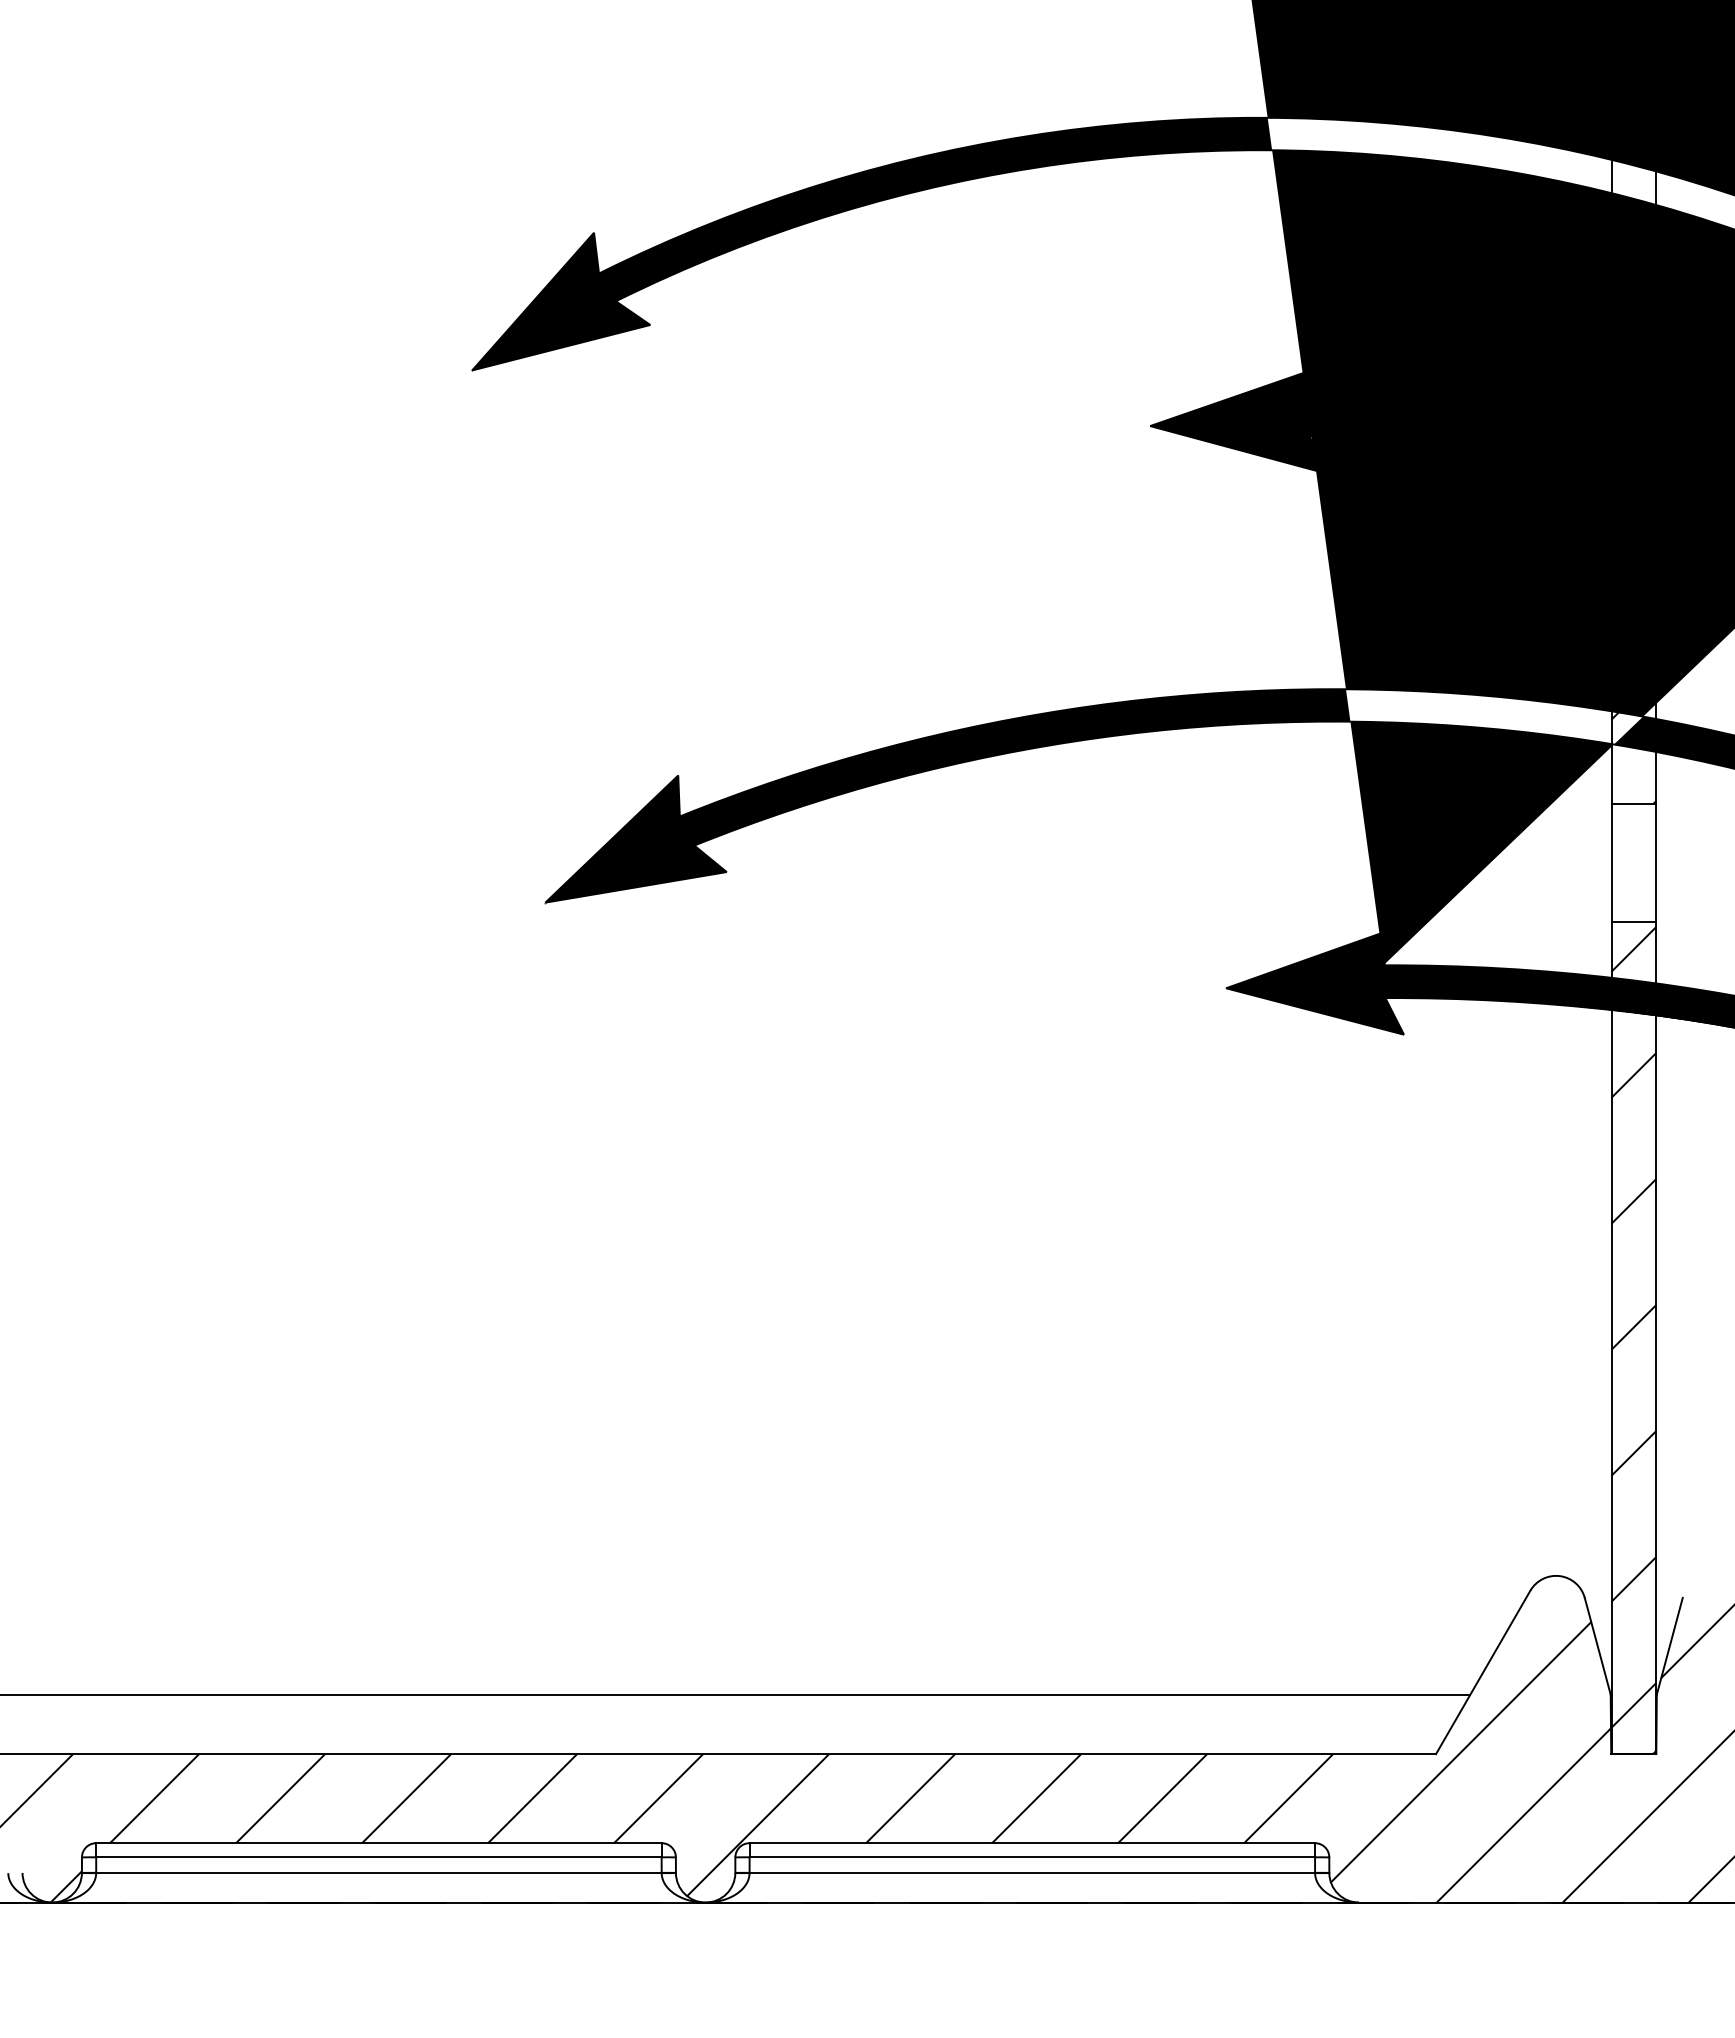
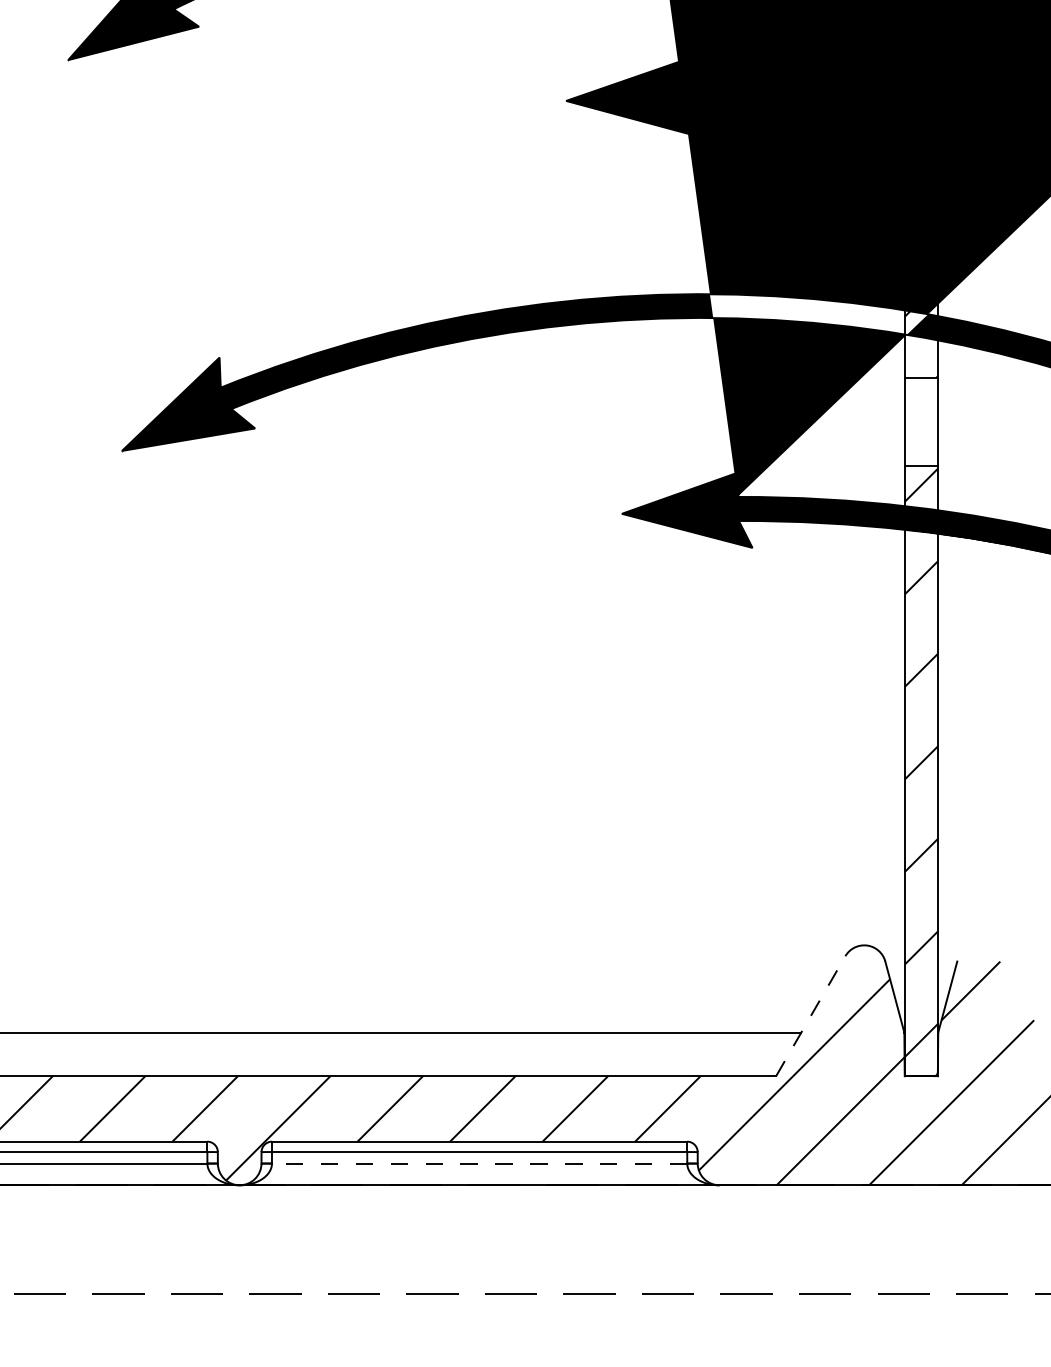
line: (1483, 1671) -> (810, 1015), solid -> dashed
line: (1032, 1873) -> (479, 1163), solid -> dashed

